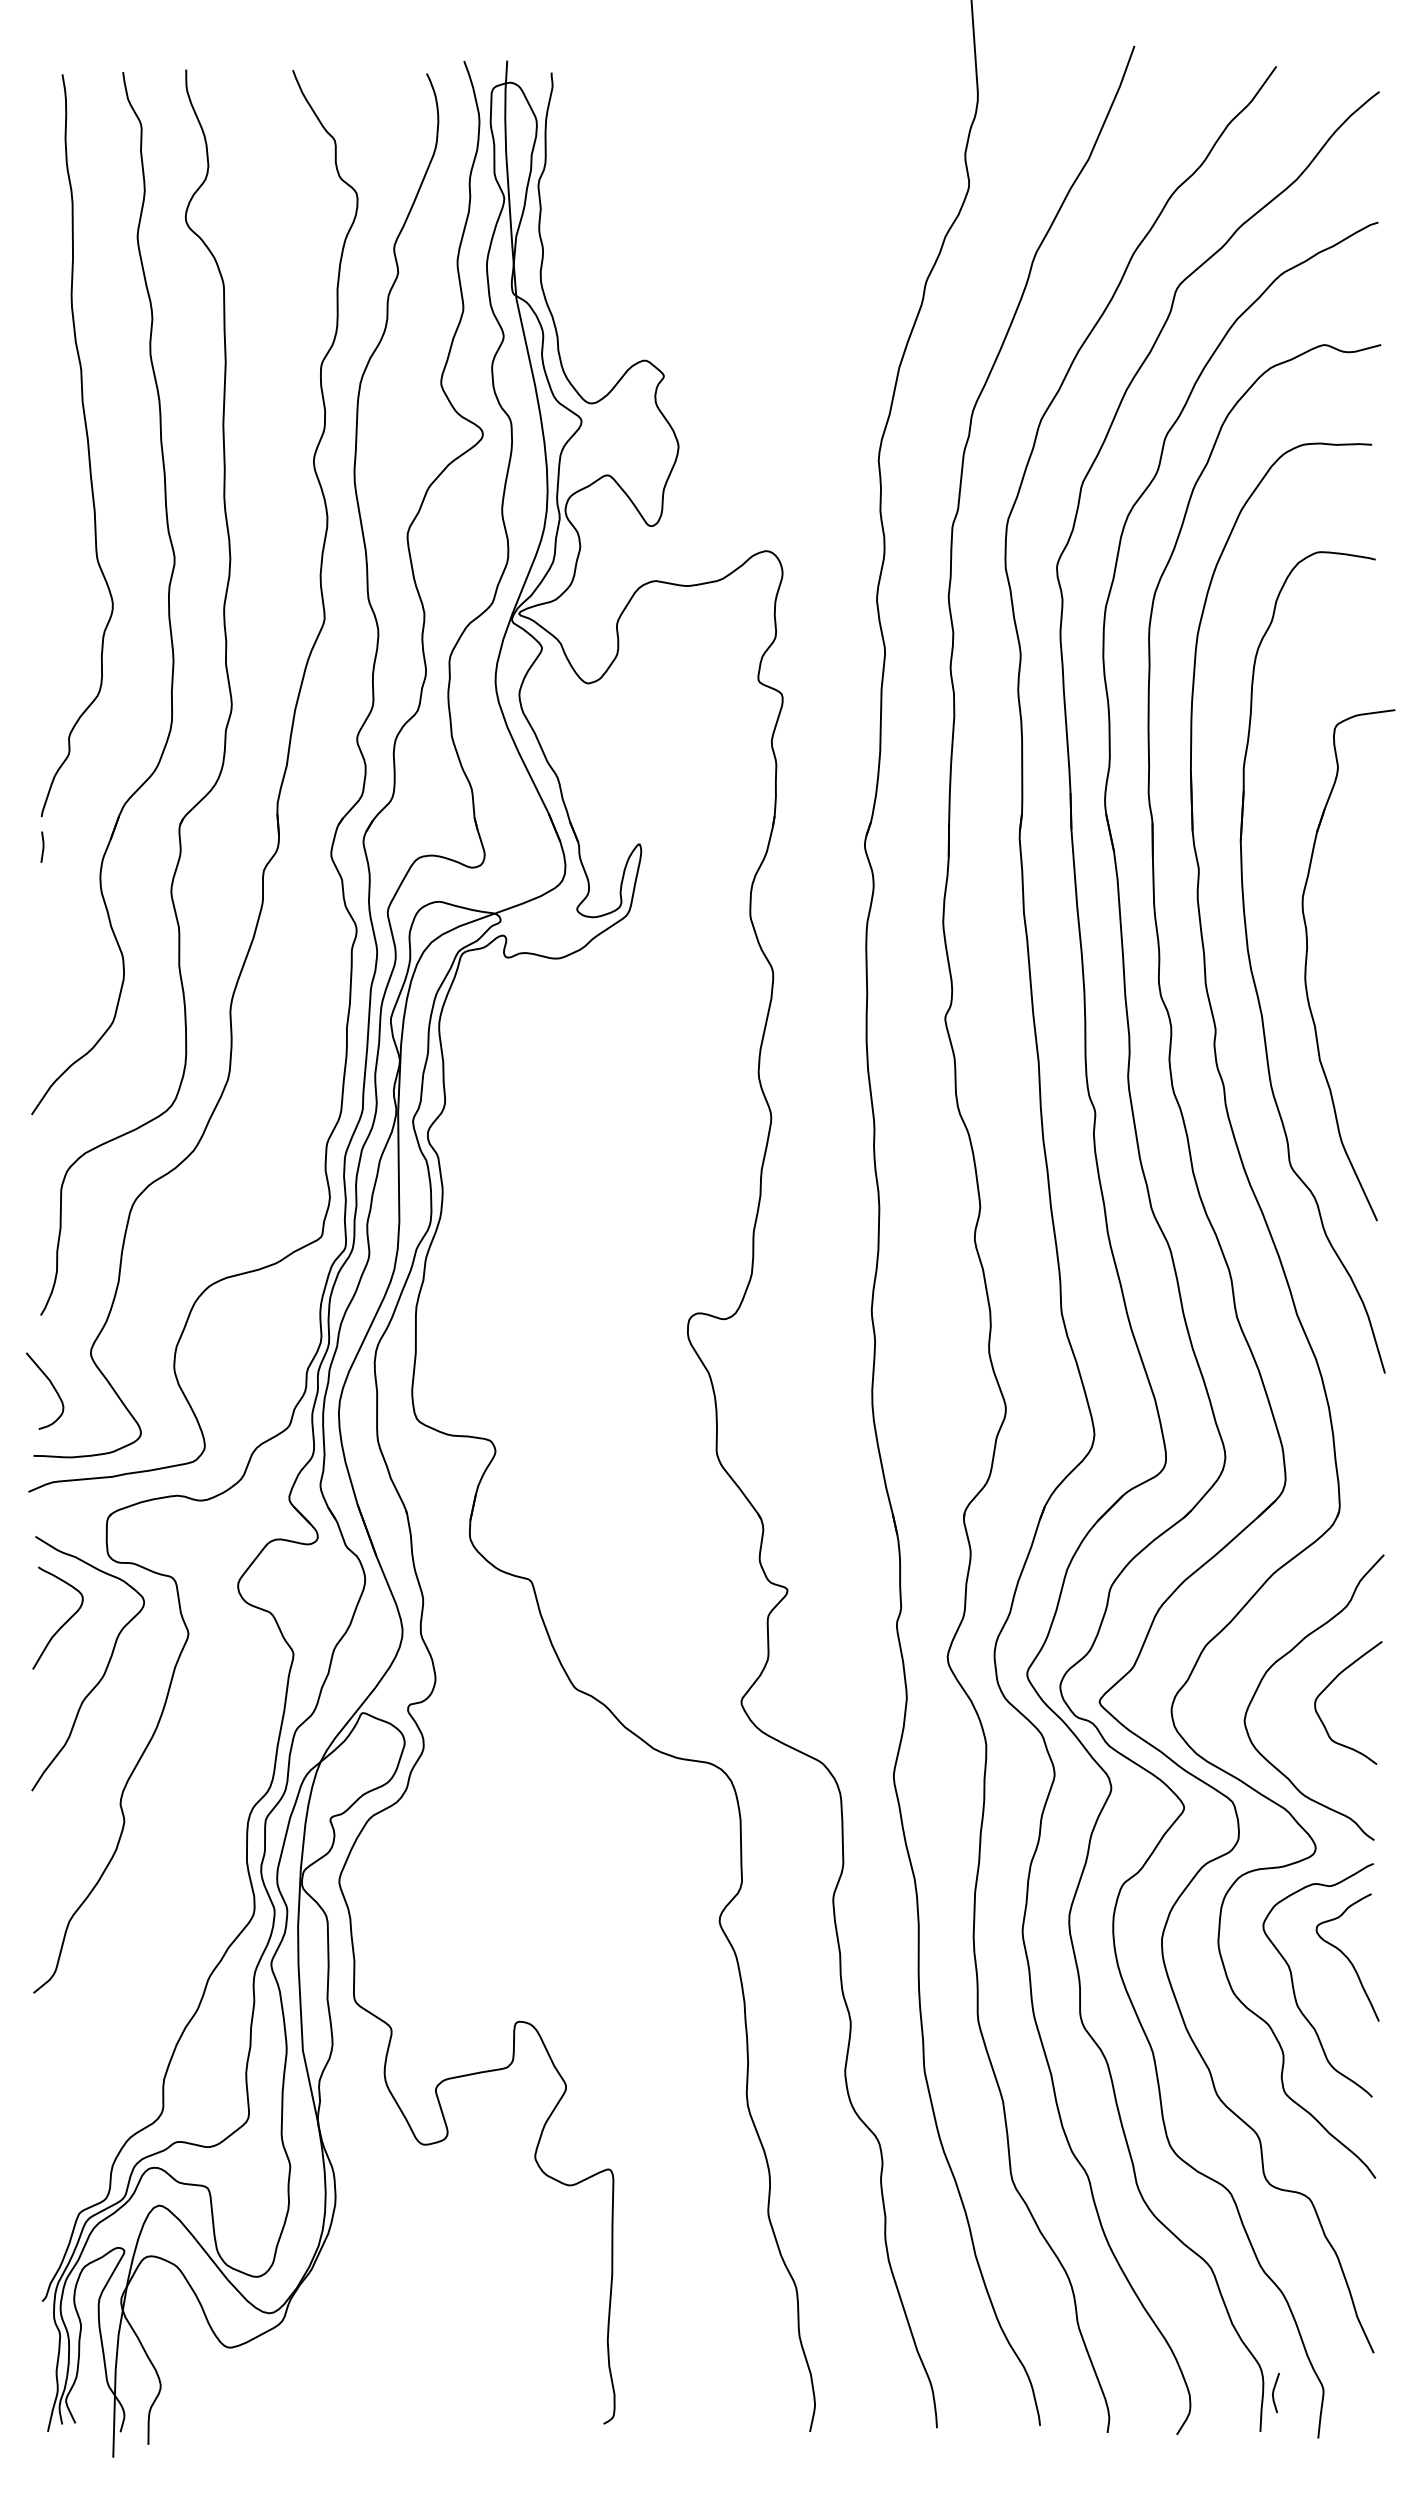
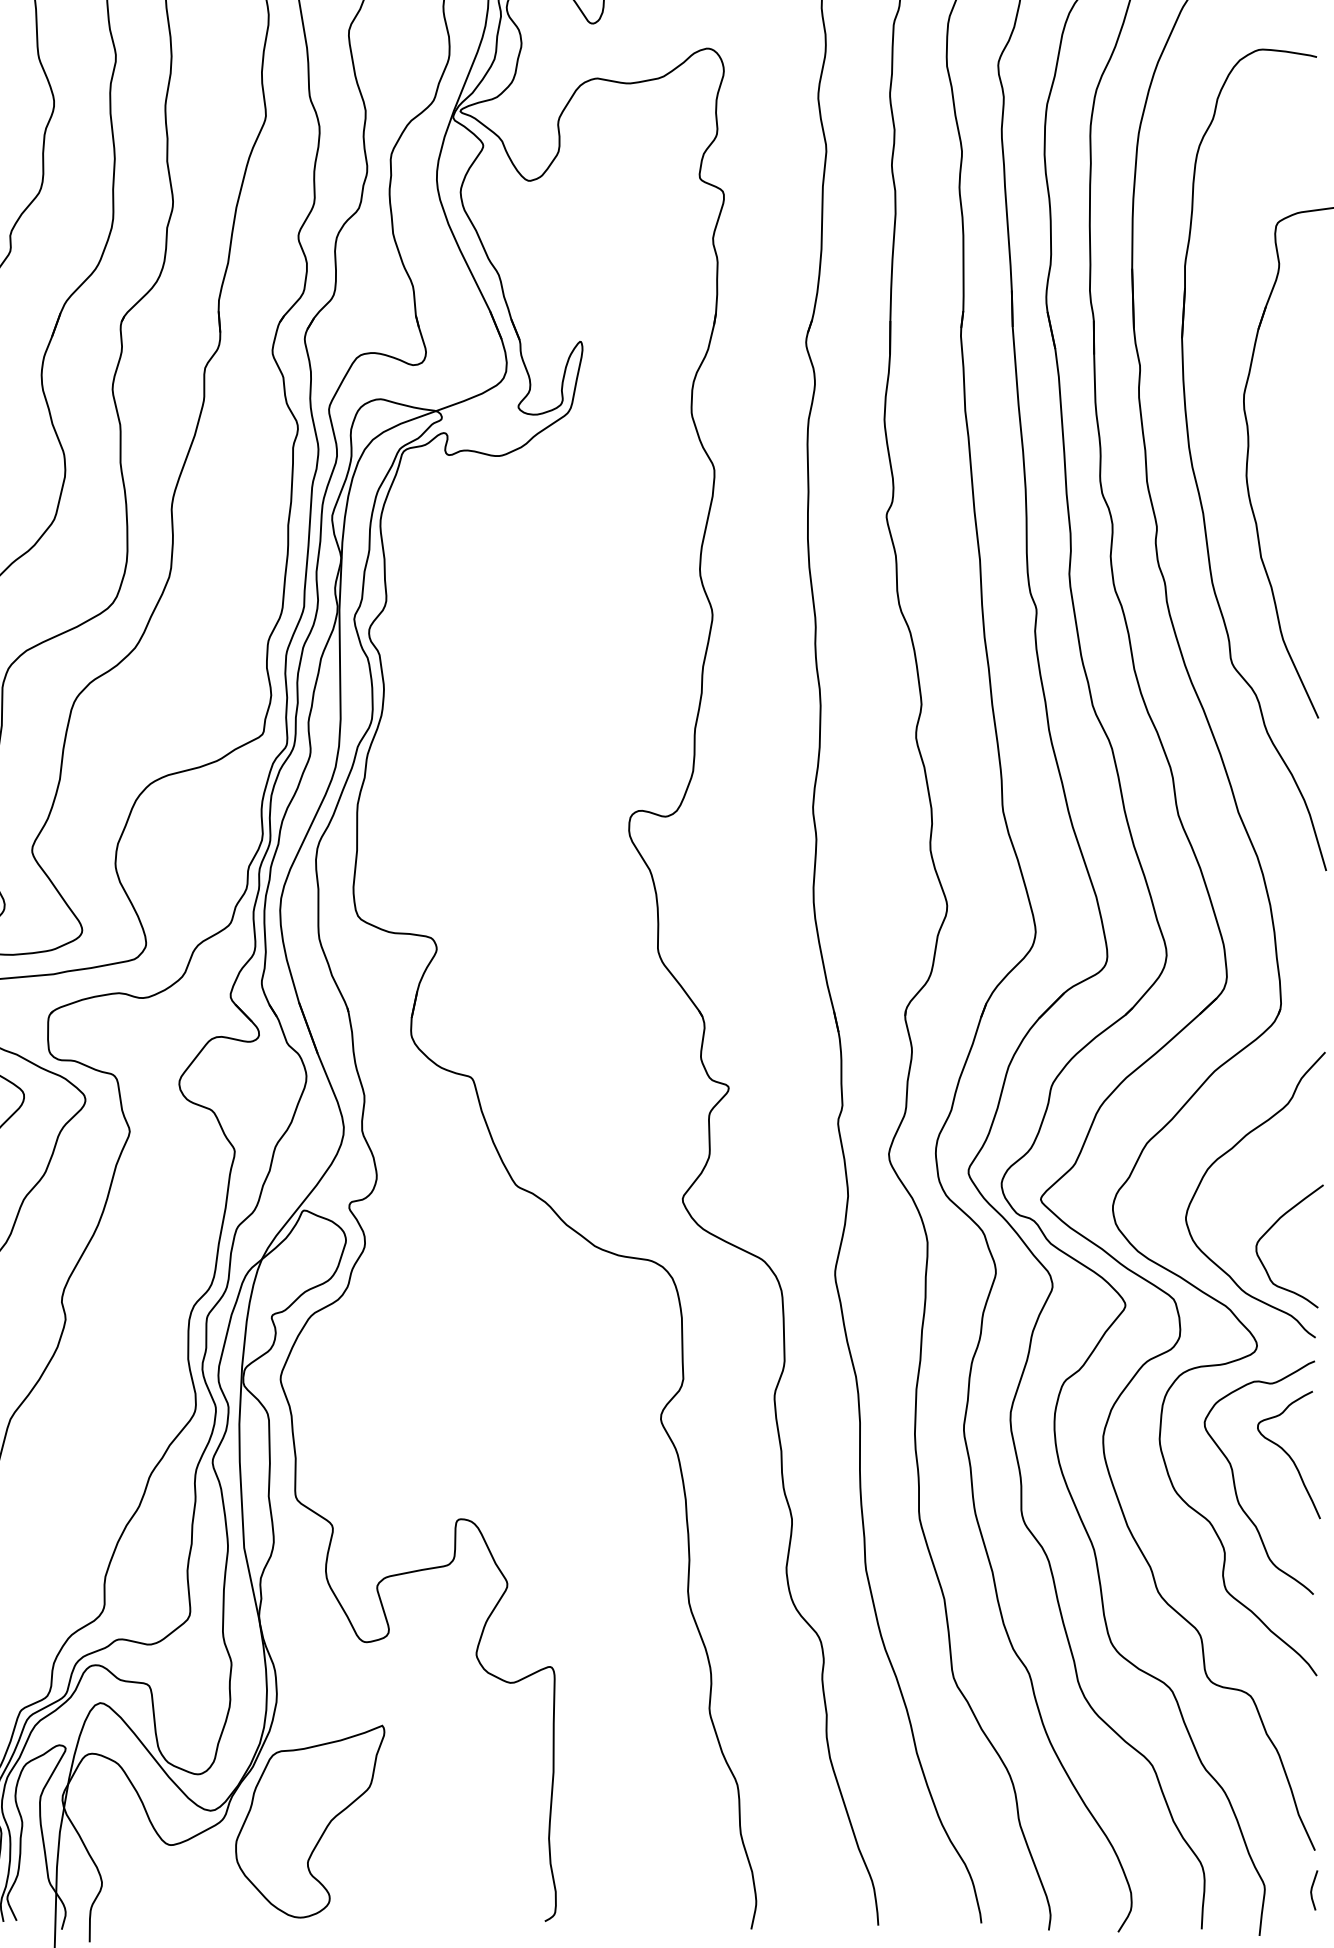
curve: (1330, 1684) -> (1271, 1227), moved
part: (368, 2324) -> (309, 1821), added
line: (1274, 2392) -> (1312, 1889), moved

